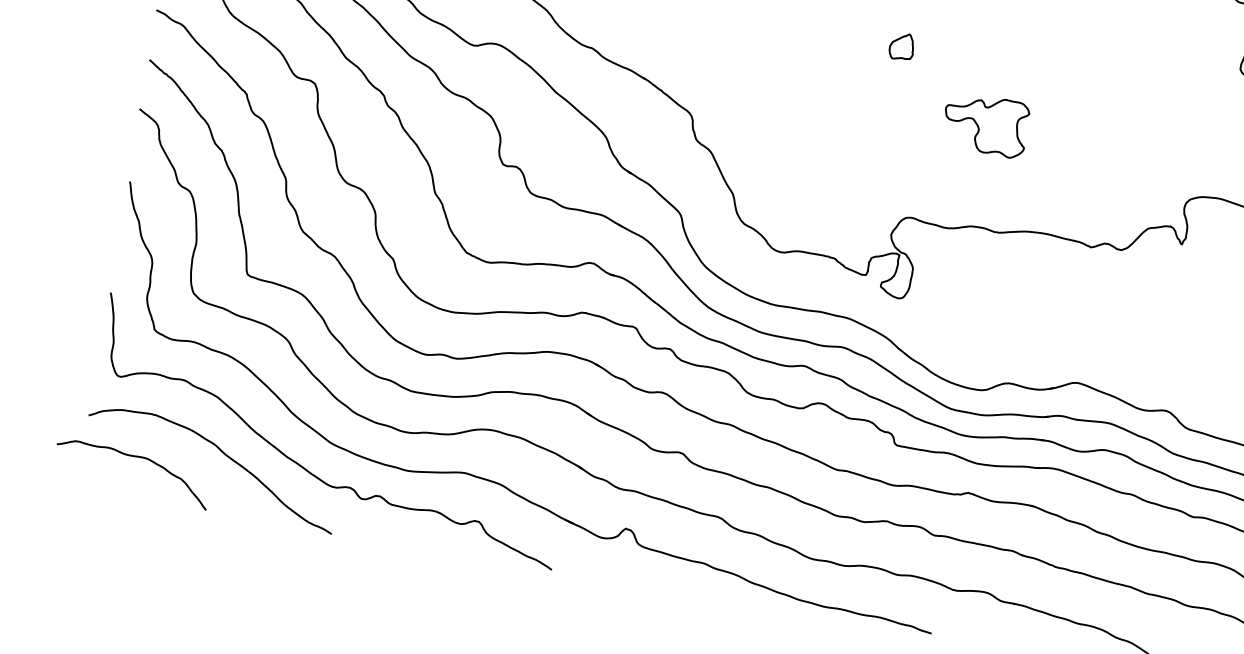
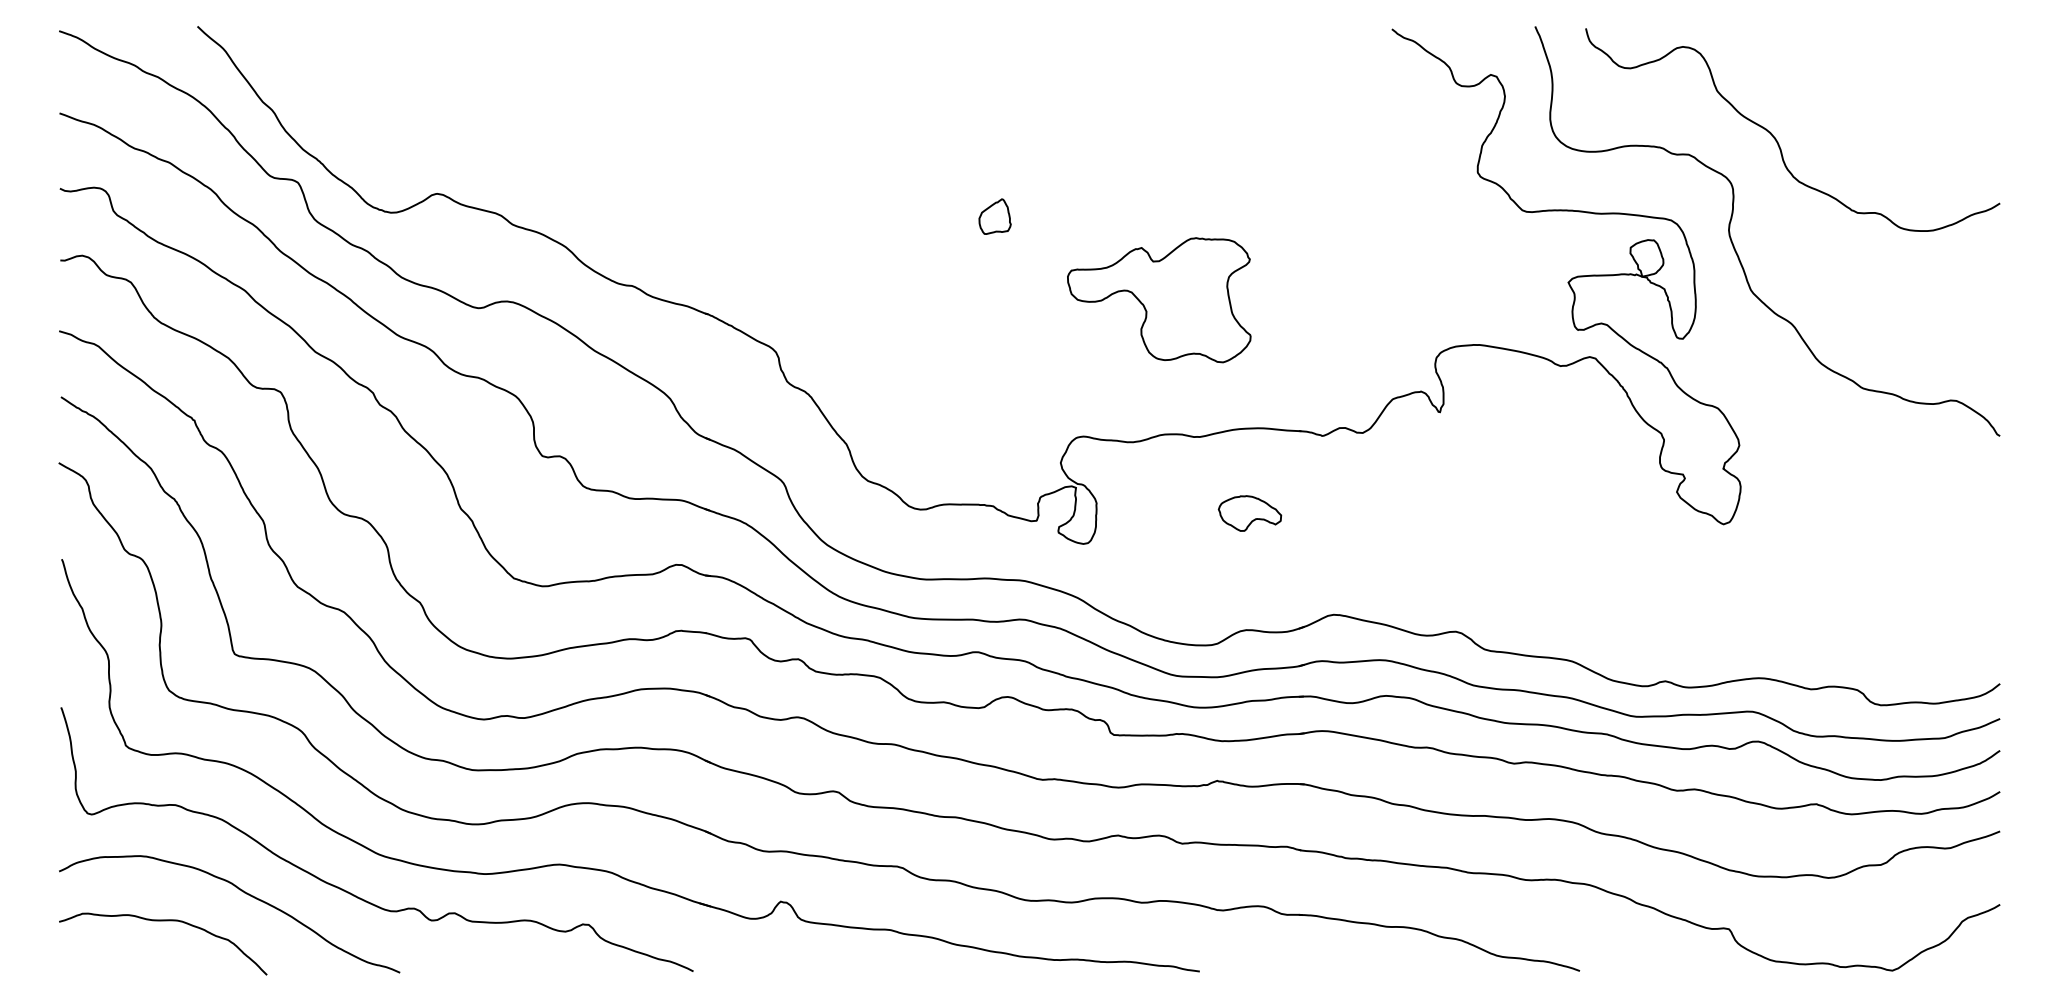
part: (901, 46) -> (994, 216), moved
part: (985, 125) -> (1159, 300), size x1.67
part: (1026, 296) -> (1249, 513), added
curve: (135, 457) -> (163, 921), moved

